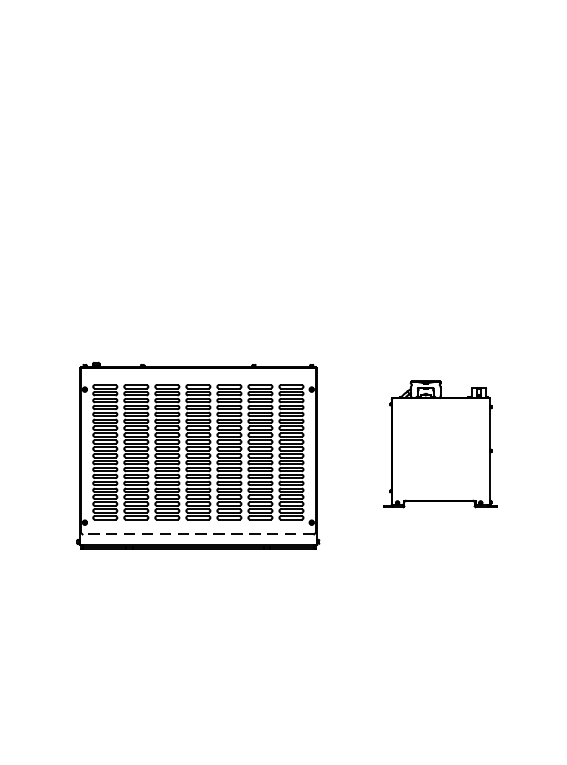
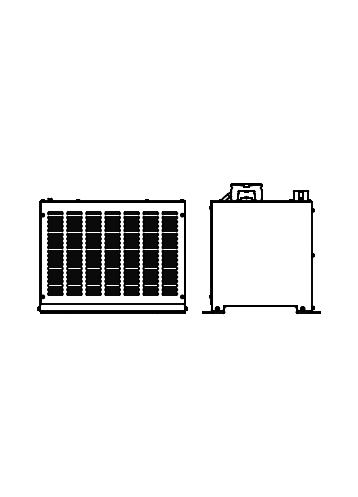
part: (440, 443) -> (261, 248), size x1.67
line: (198, 534) -> (112, 304), dashed -> solid

